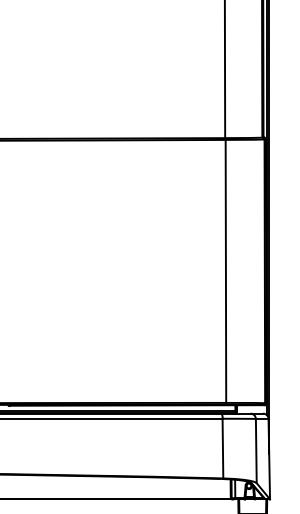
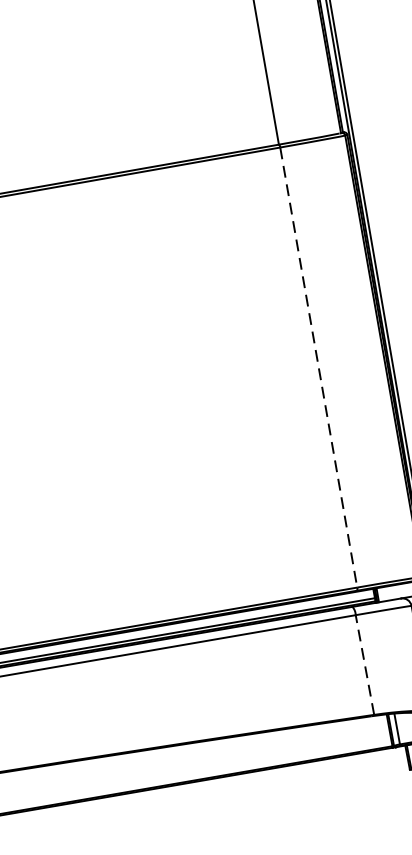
line: (225, 271) -> (318, 367), solid -> dashed
line: (222, 448) -> (364, 664), solid -> dashed

